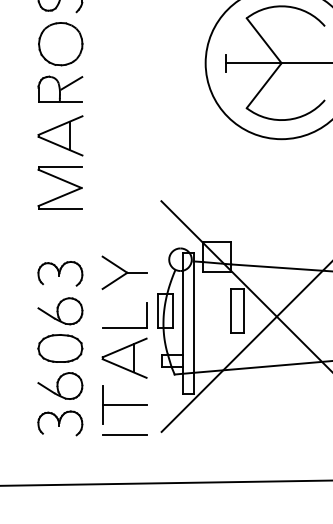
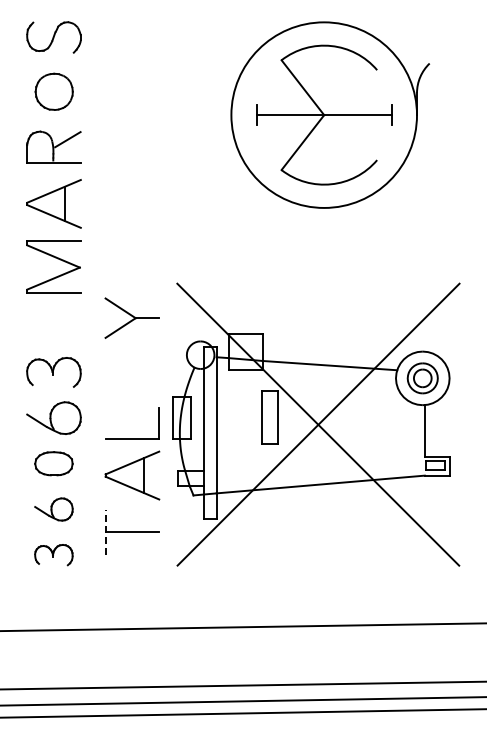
part: (60, 43) -> (53, 91), size x0.7
part: (123, 272) -> (131, 317), moved
part: (60, 348) -> (53, 463), size x0.7
part: (60, 386) -> (53, 509), size x0.7
line: (102, 404) -> (105, 532), solid -> dashed
part: (60, 422) -> (53, 554), size x0.7
line: (124, 434) -> (132, 568), removed

